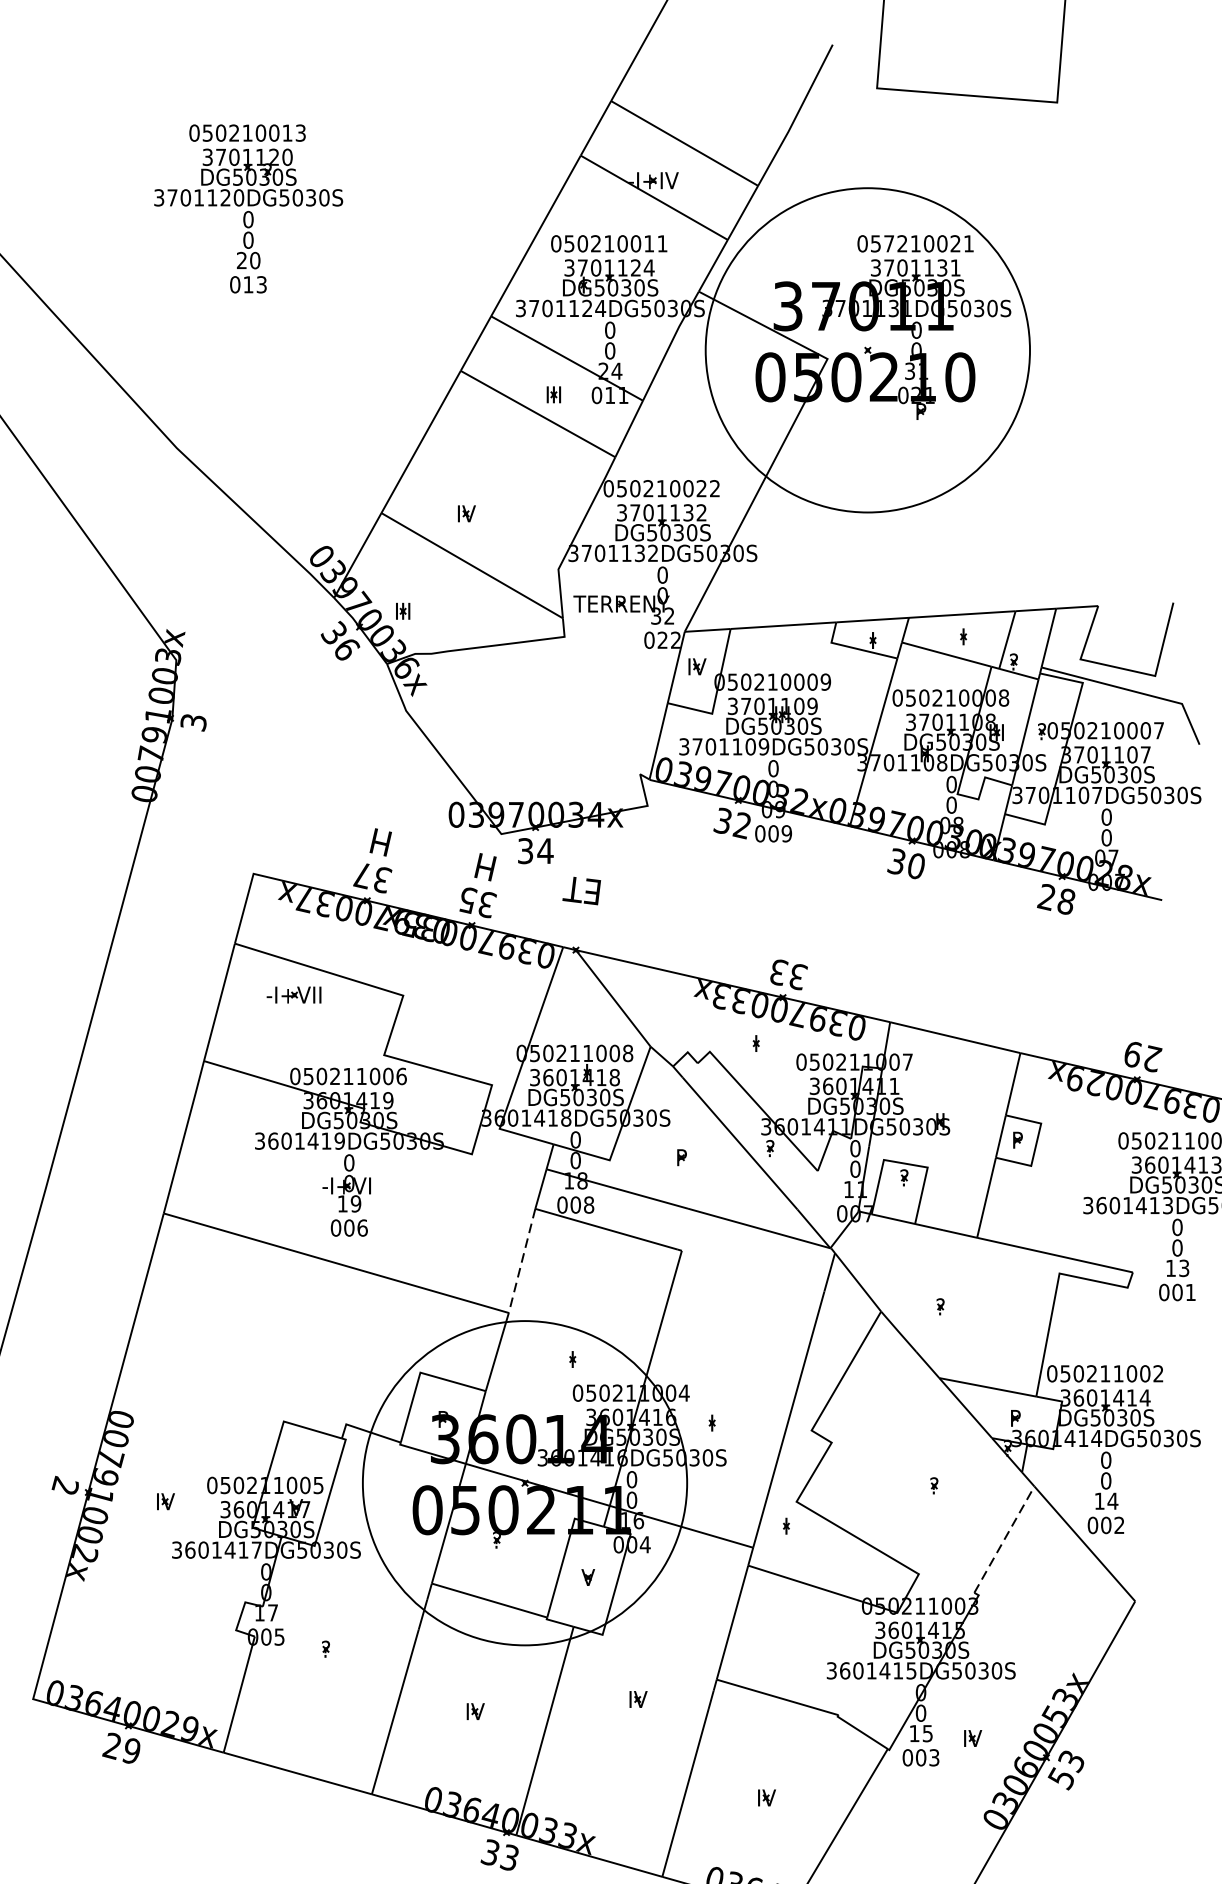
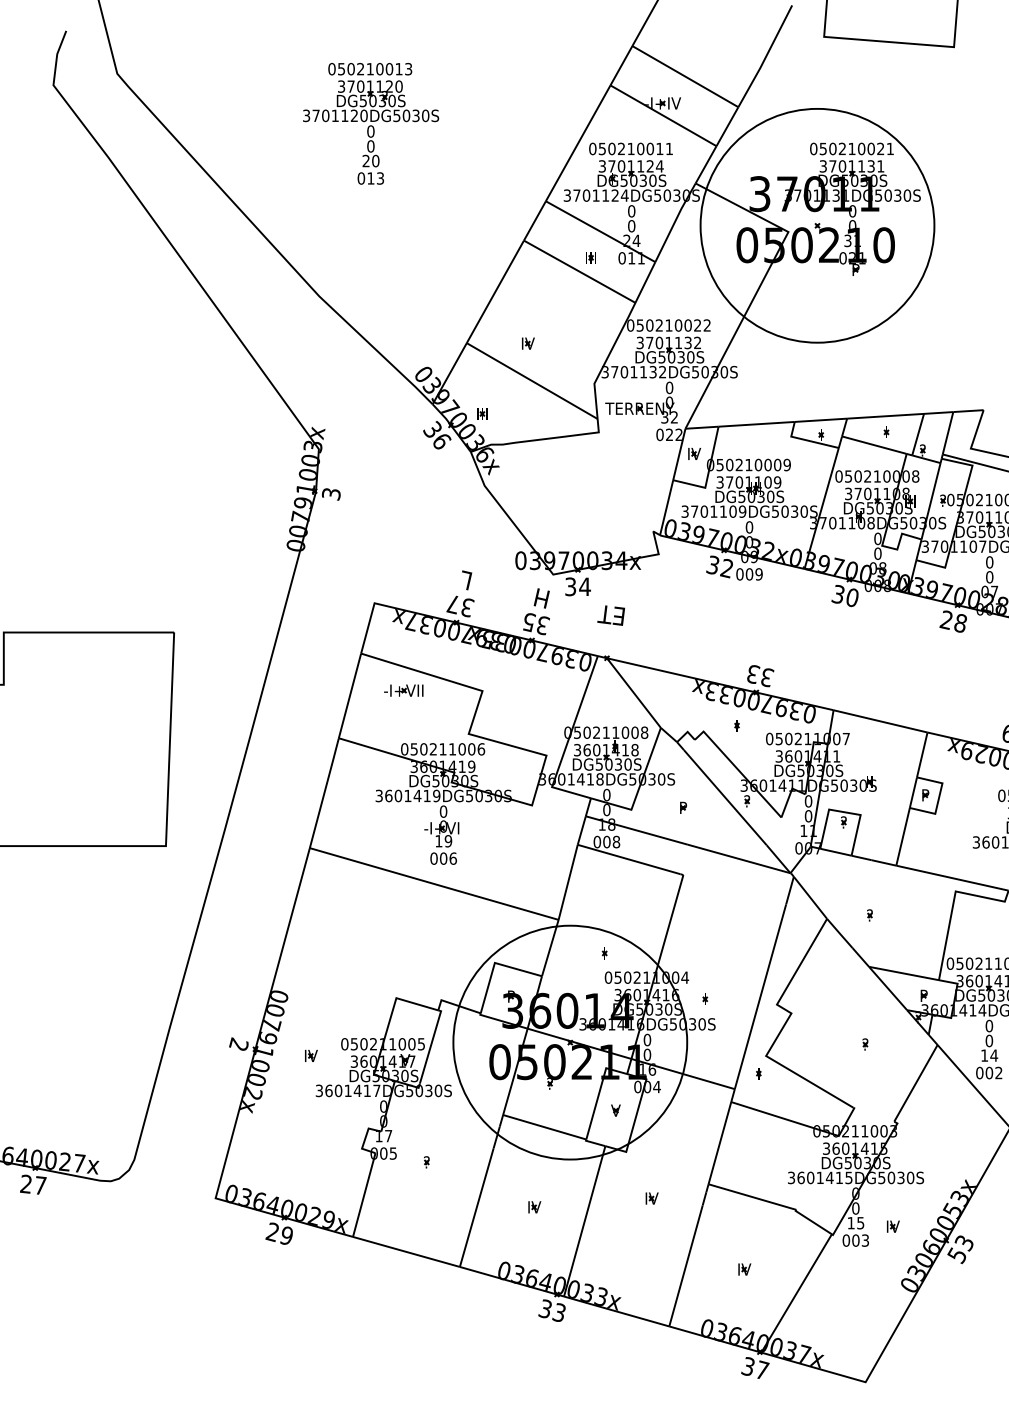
text: (888, 243) -> (832, 148), 057210021 -> 050210021
text: (381, 842) -> (466, 580), H -> L
line: (522, 1261) -> (568, 882), dashed -> solid
line: (1005, 1538) -> (916, 1082), dashed -> solid

